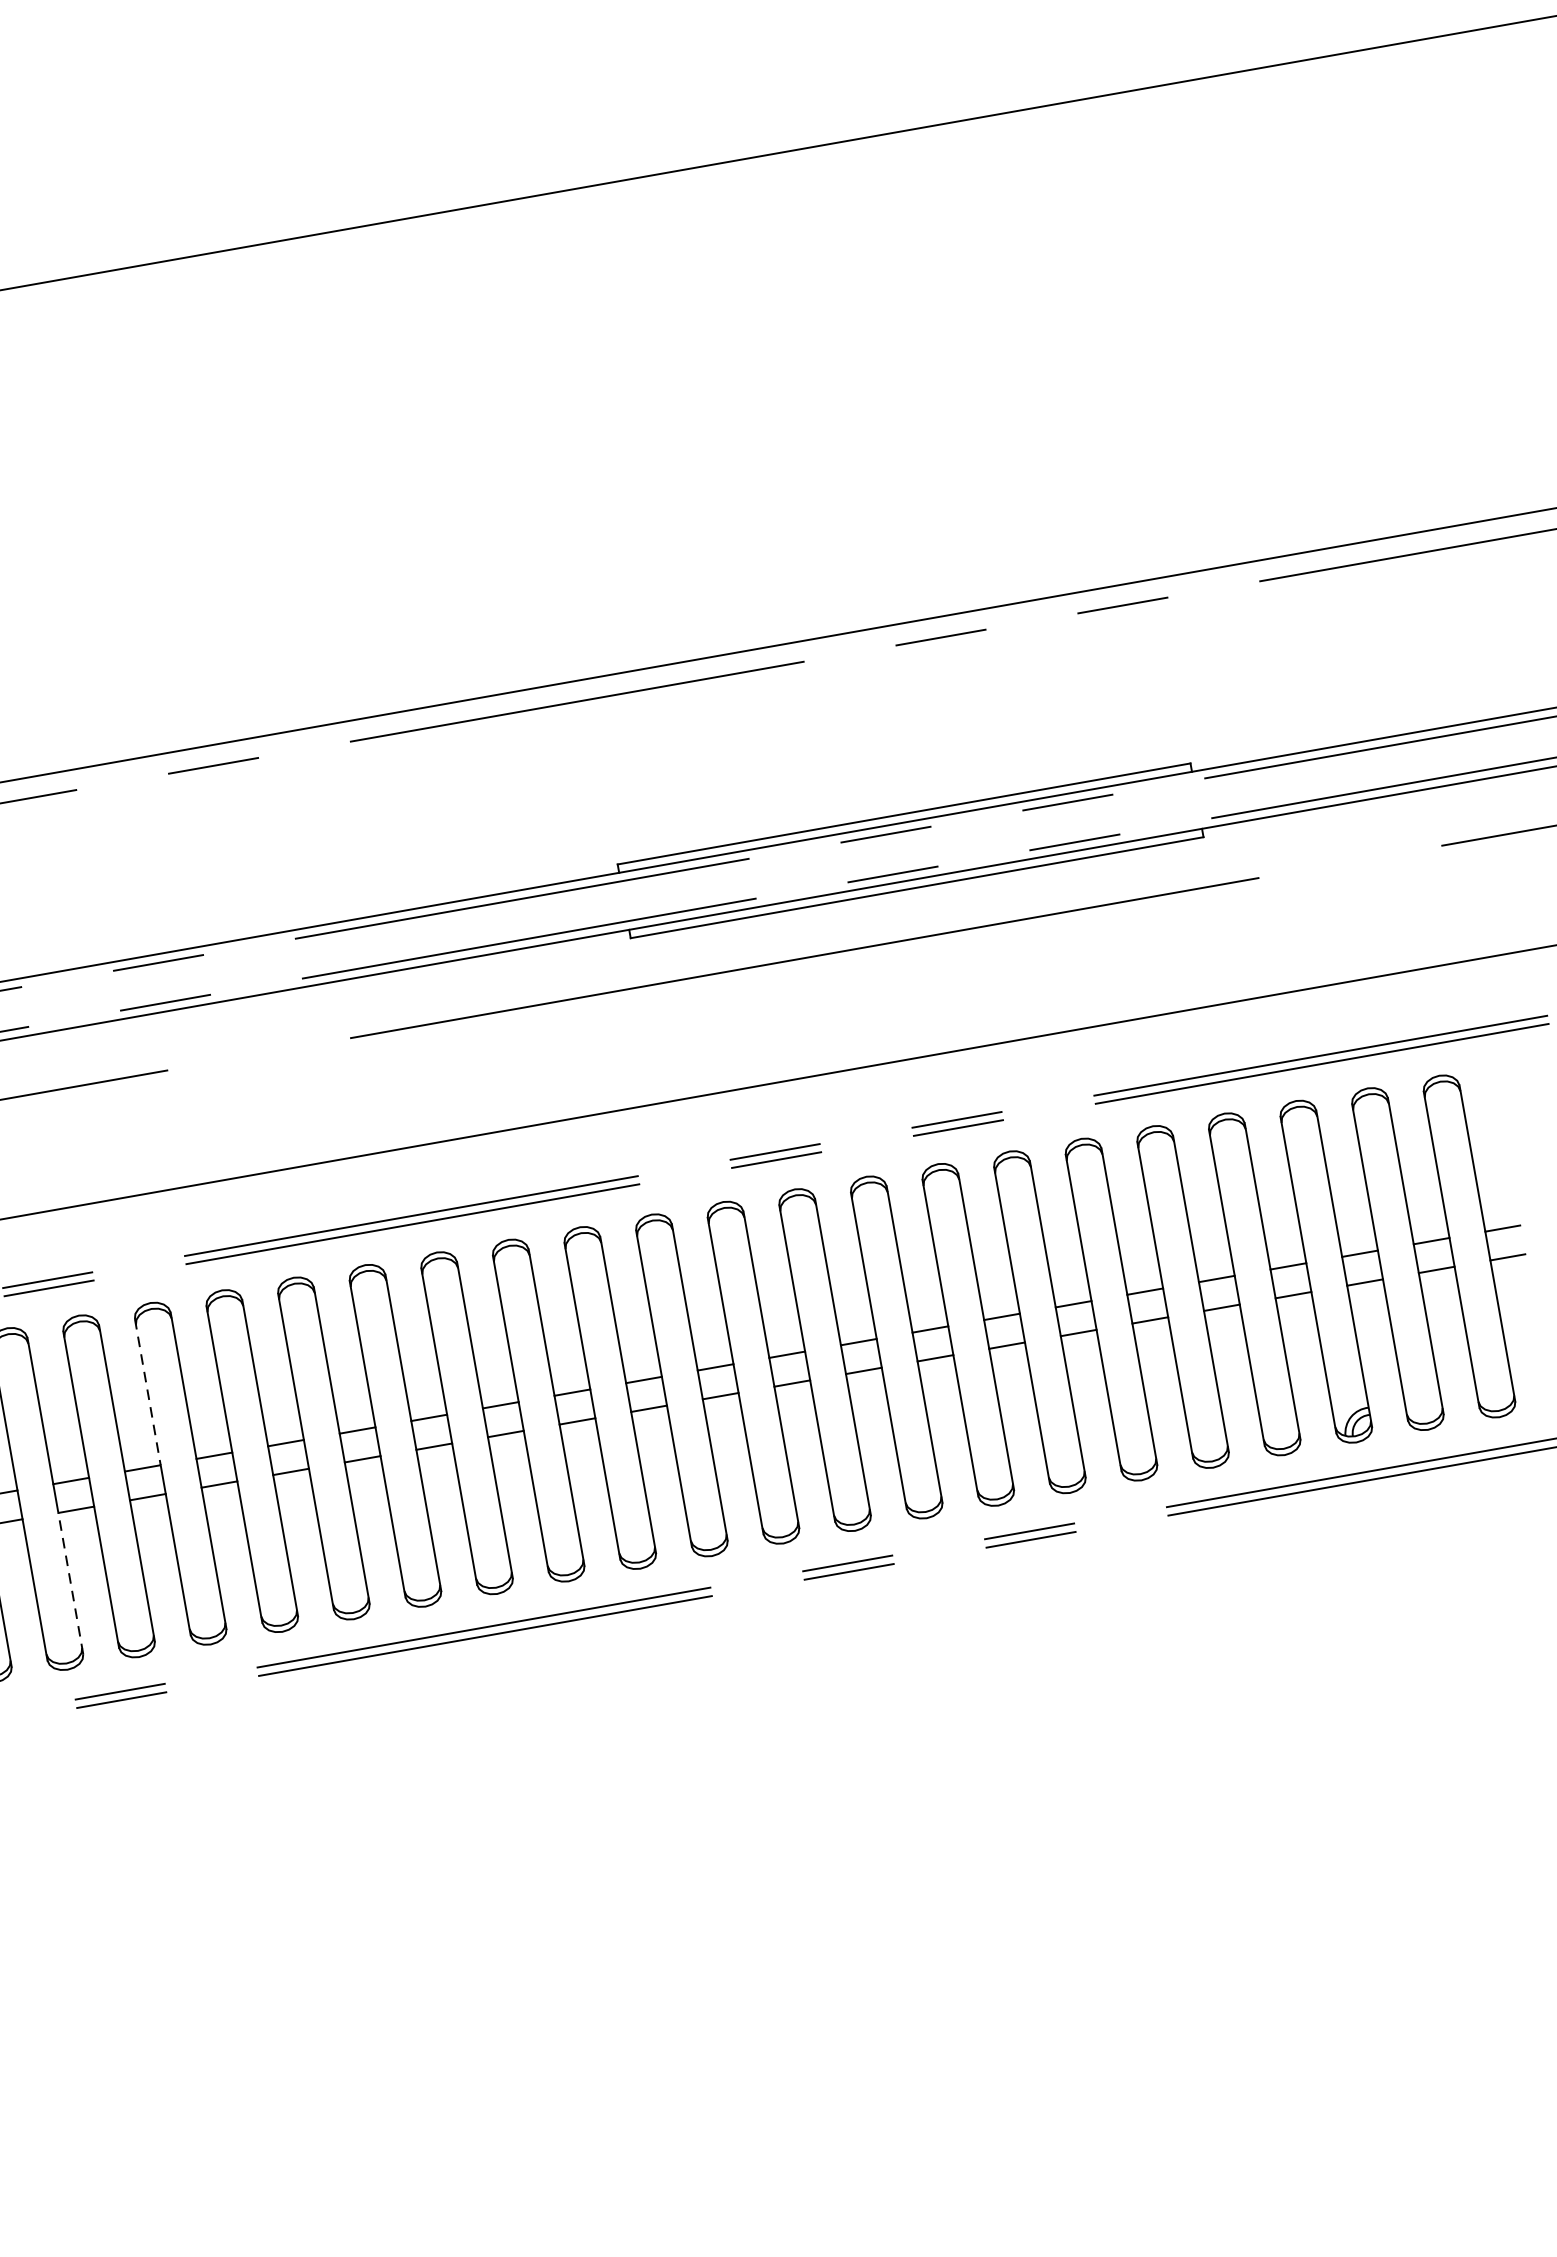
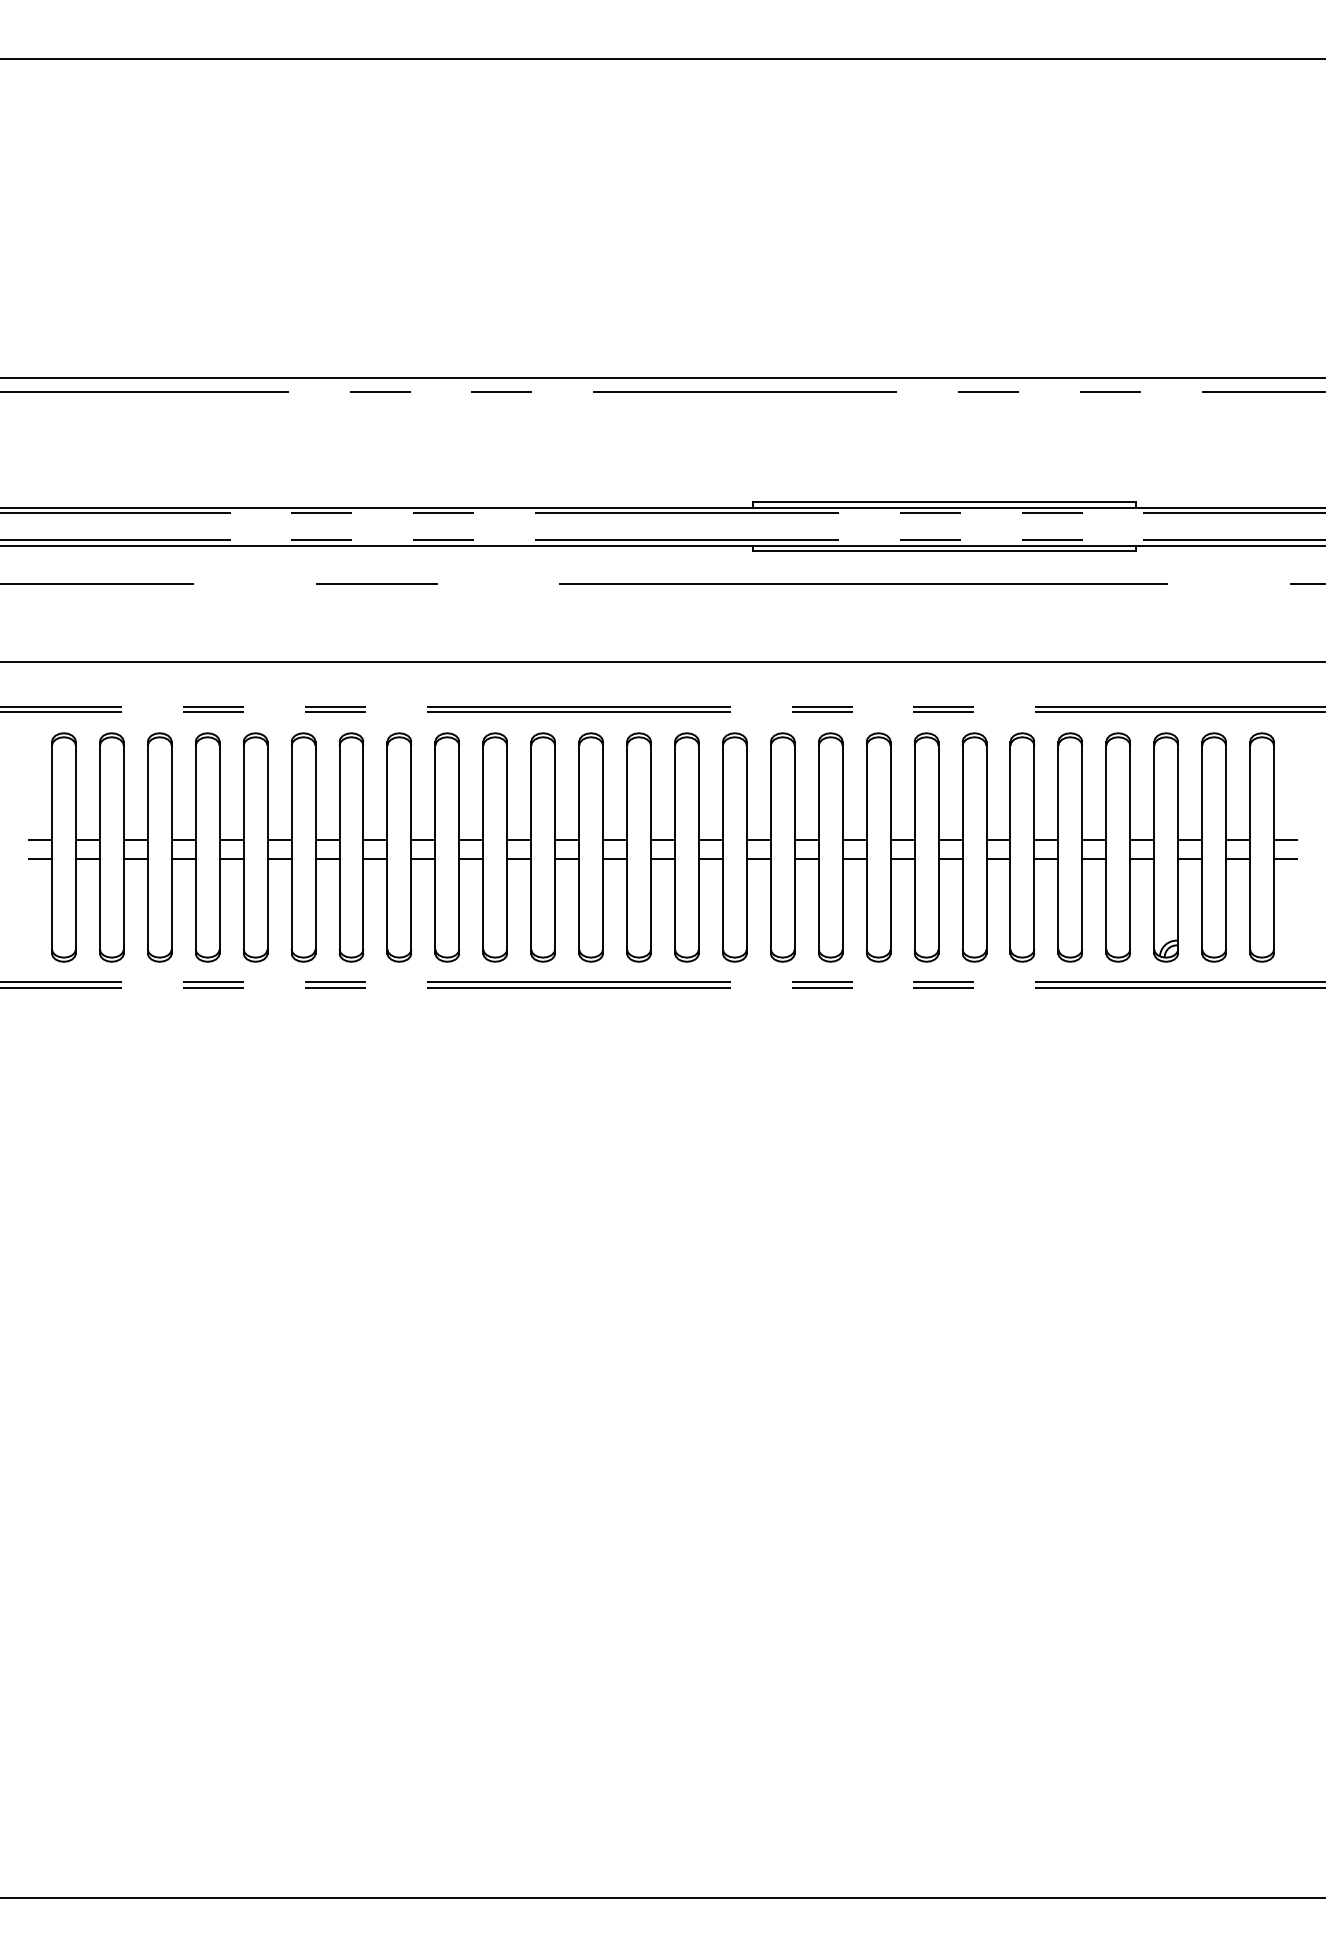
line: (147, 1391) -> (387, 790), dashed -> solid
line: (70, 1582) -> (315, 905), dashed -> solid

